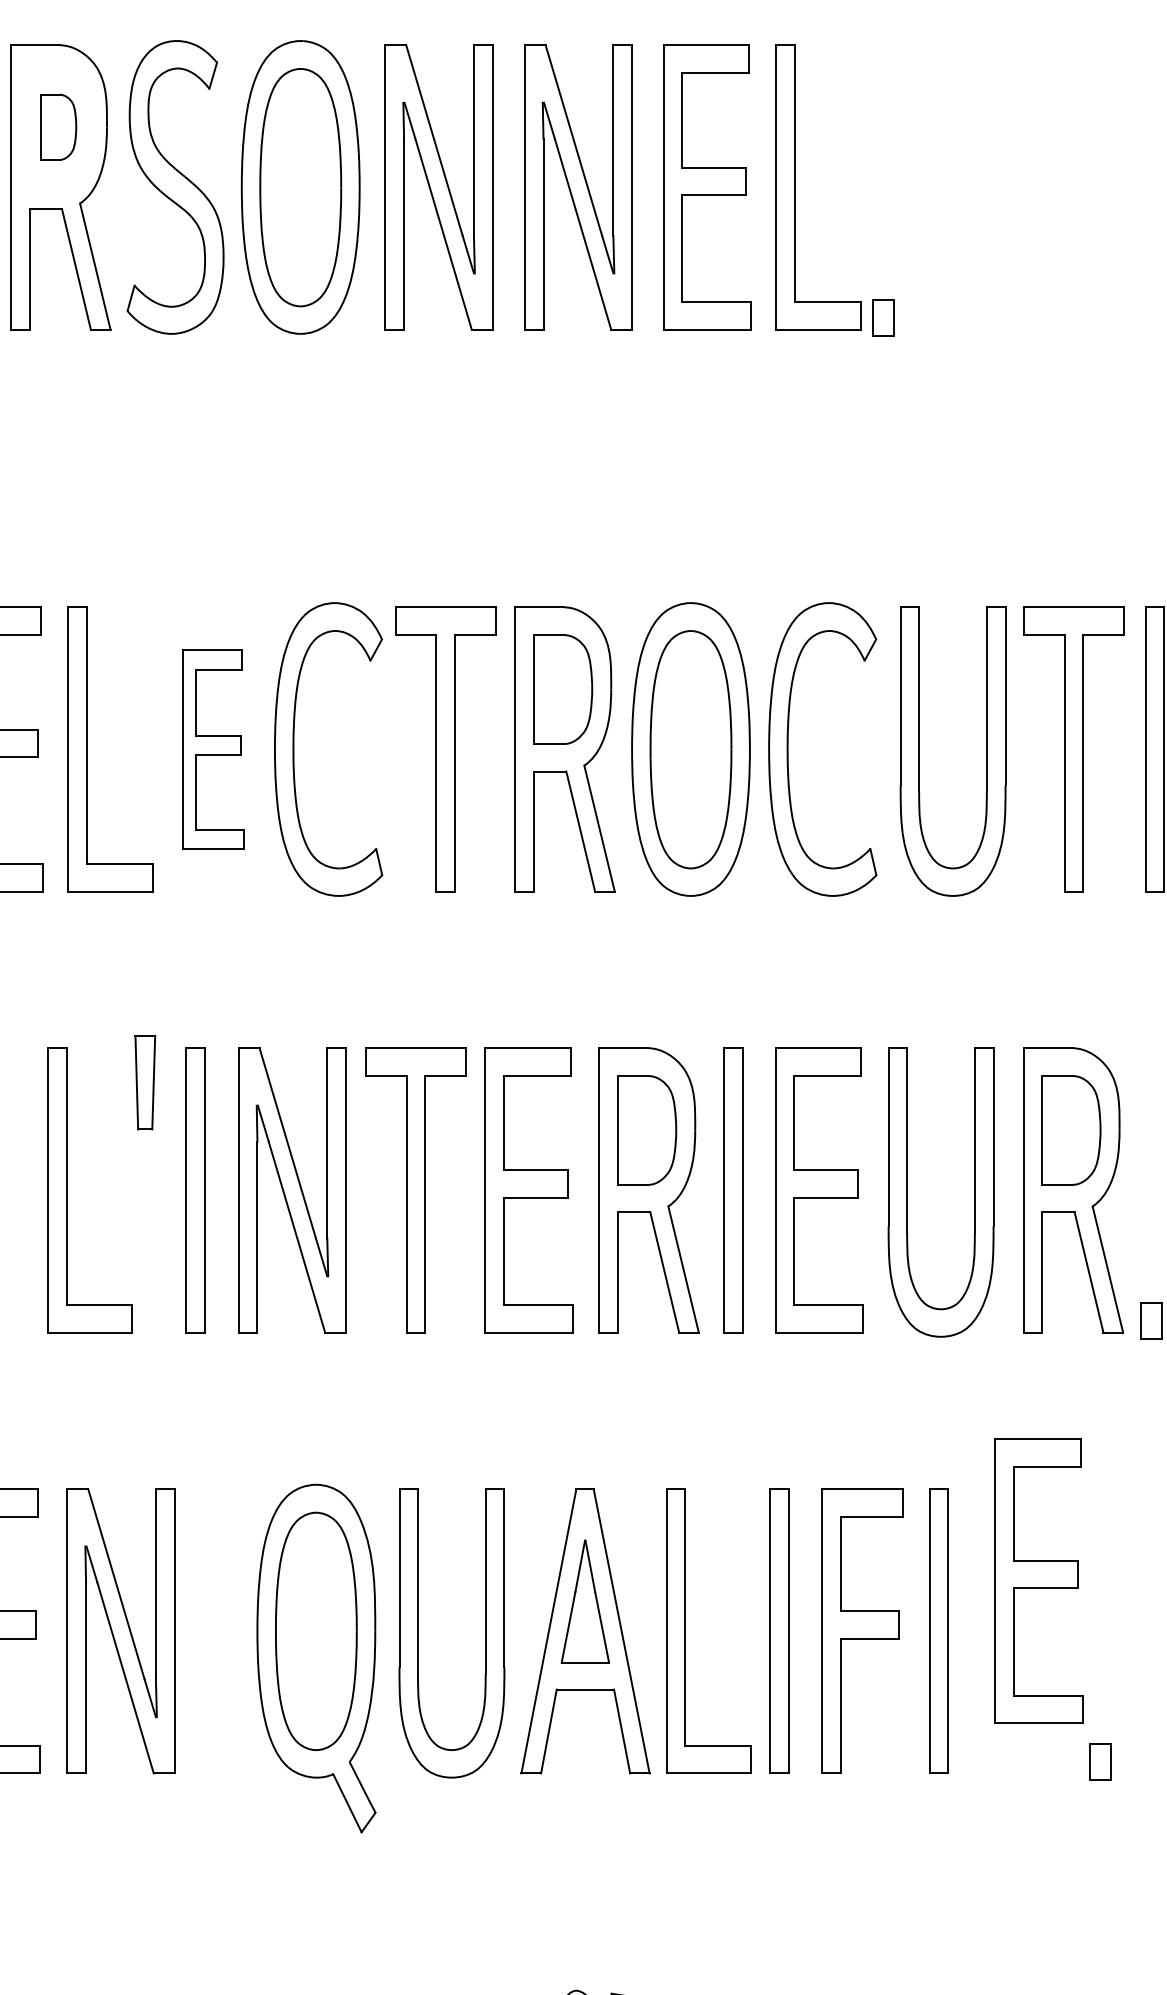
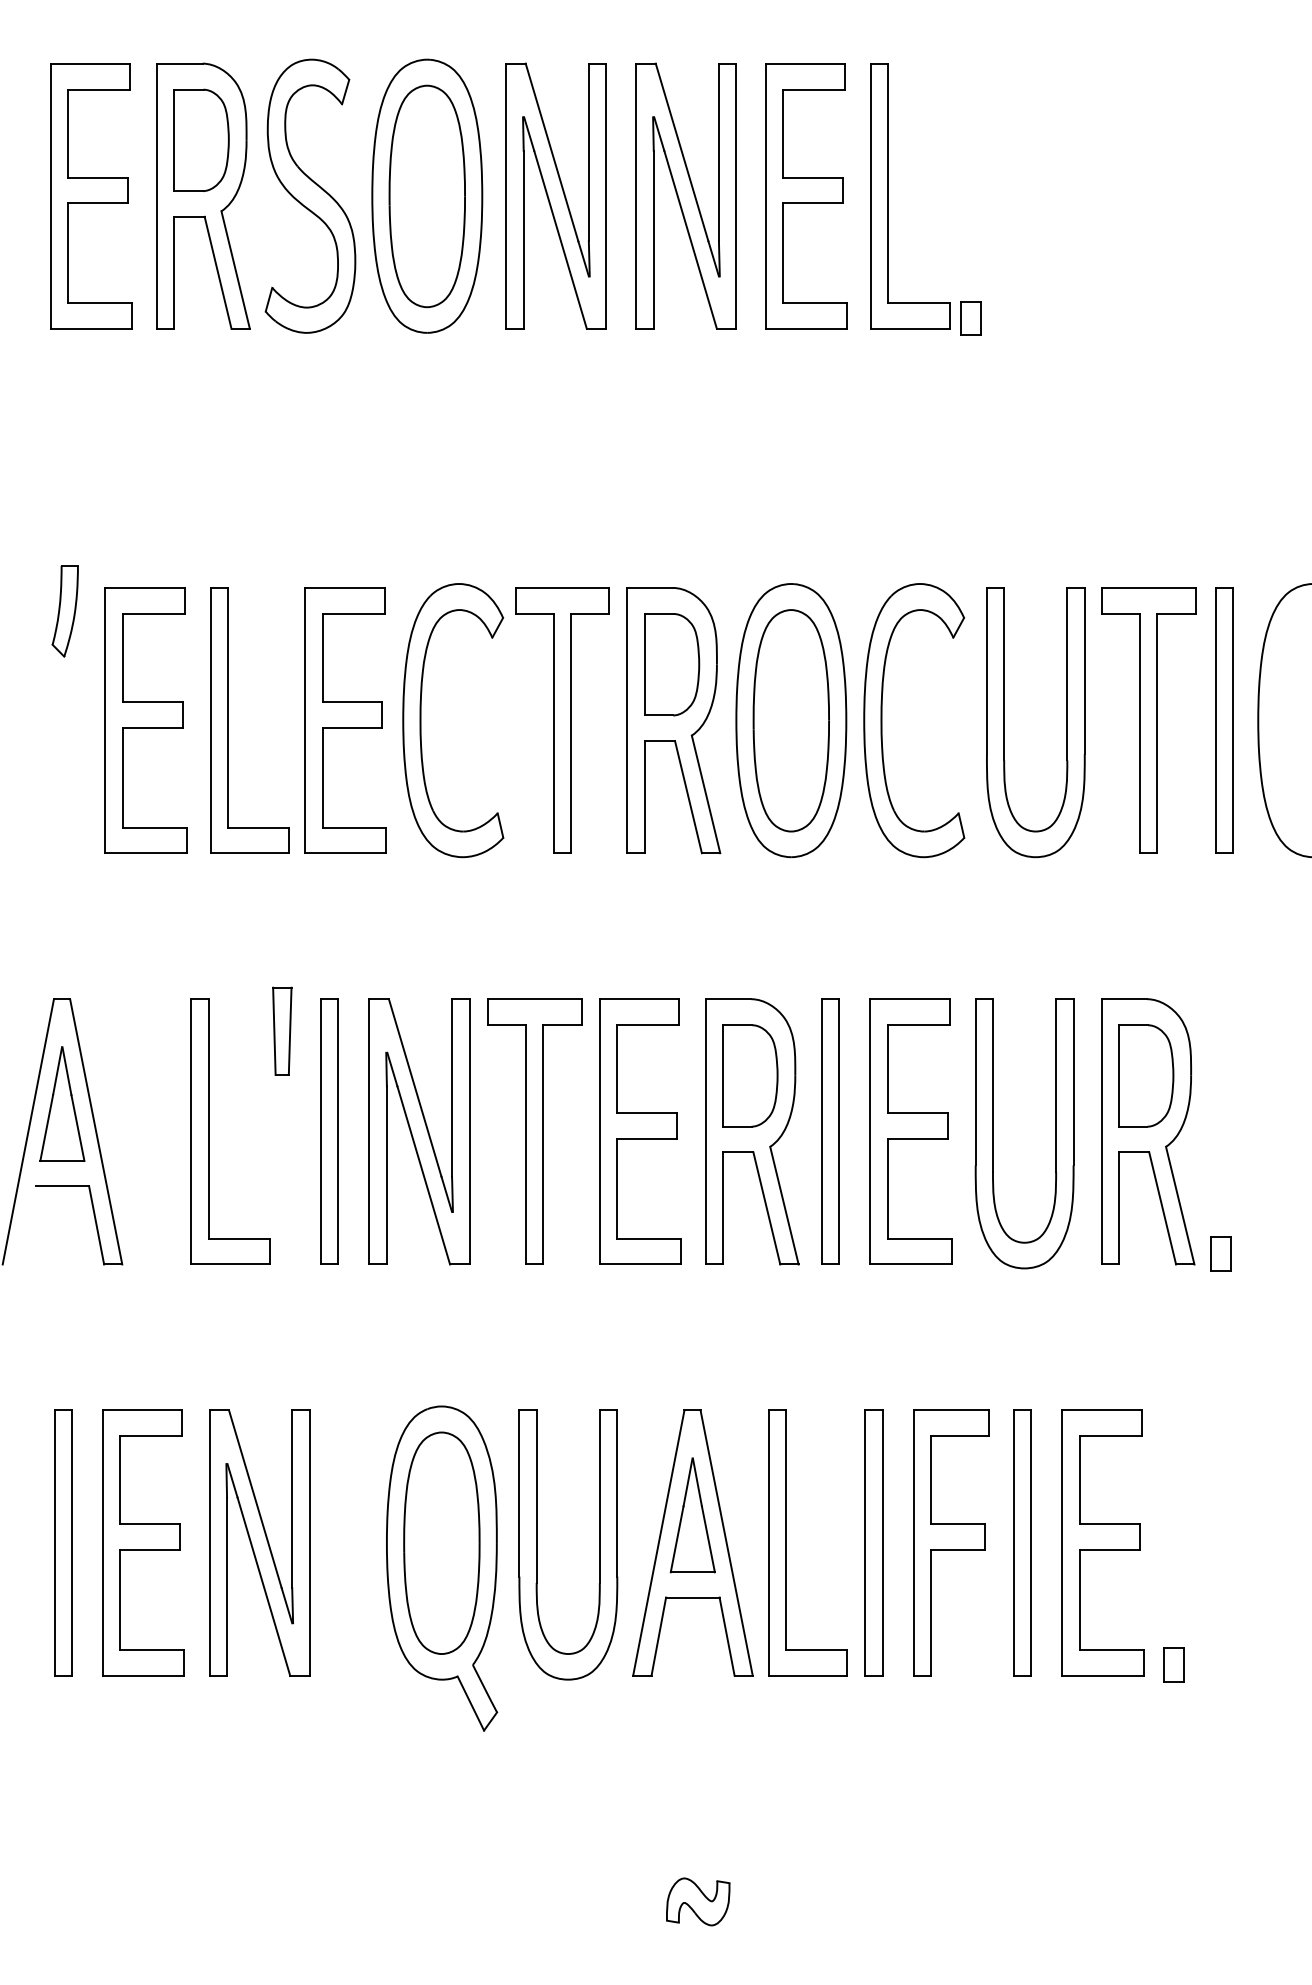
part: (58, 126) -> (201, 139), size x1.67
part: (213, 749) -> (345, 720), size x1.43
part: (1038, 1580) -> (1102, 1542), moved

